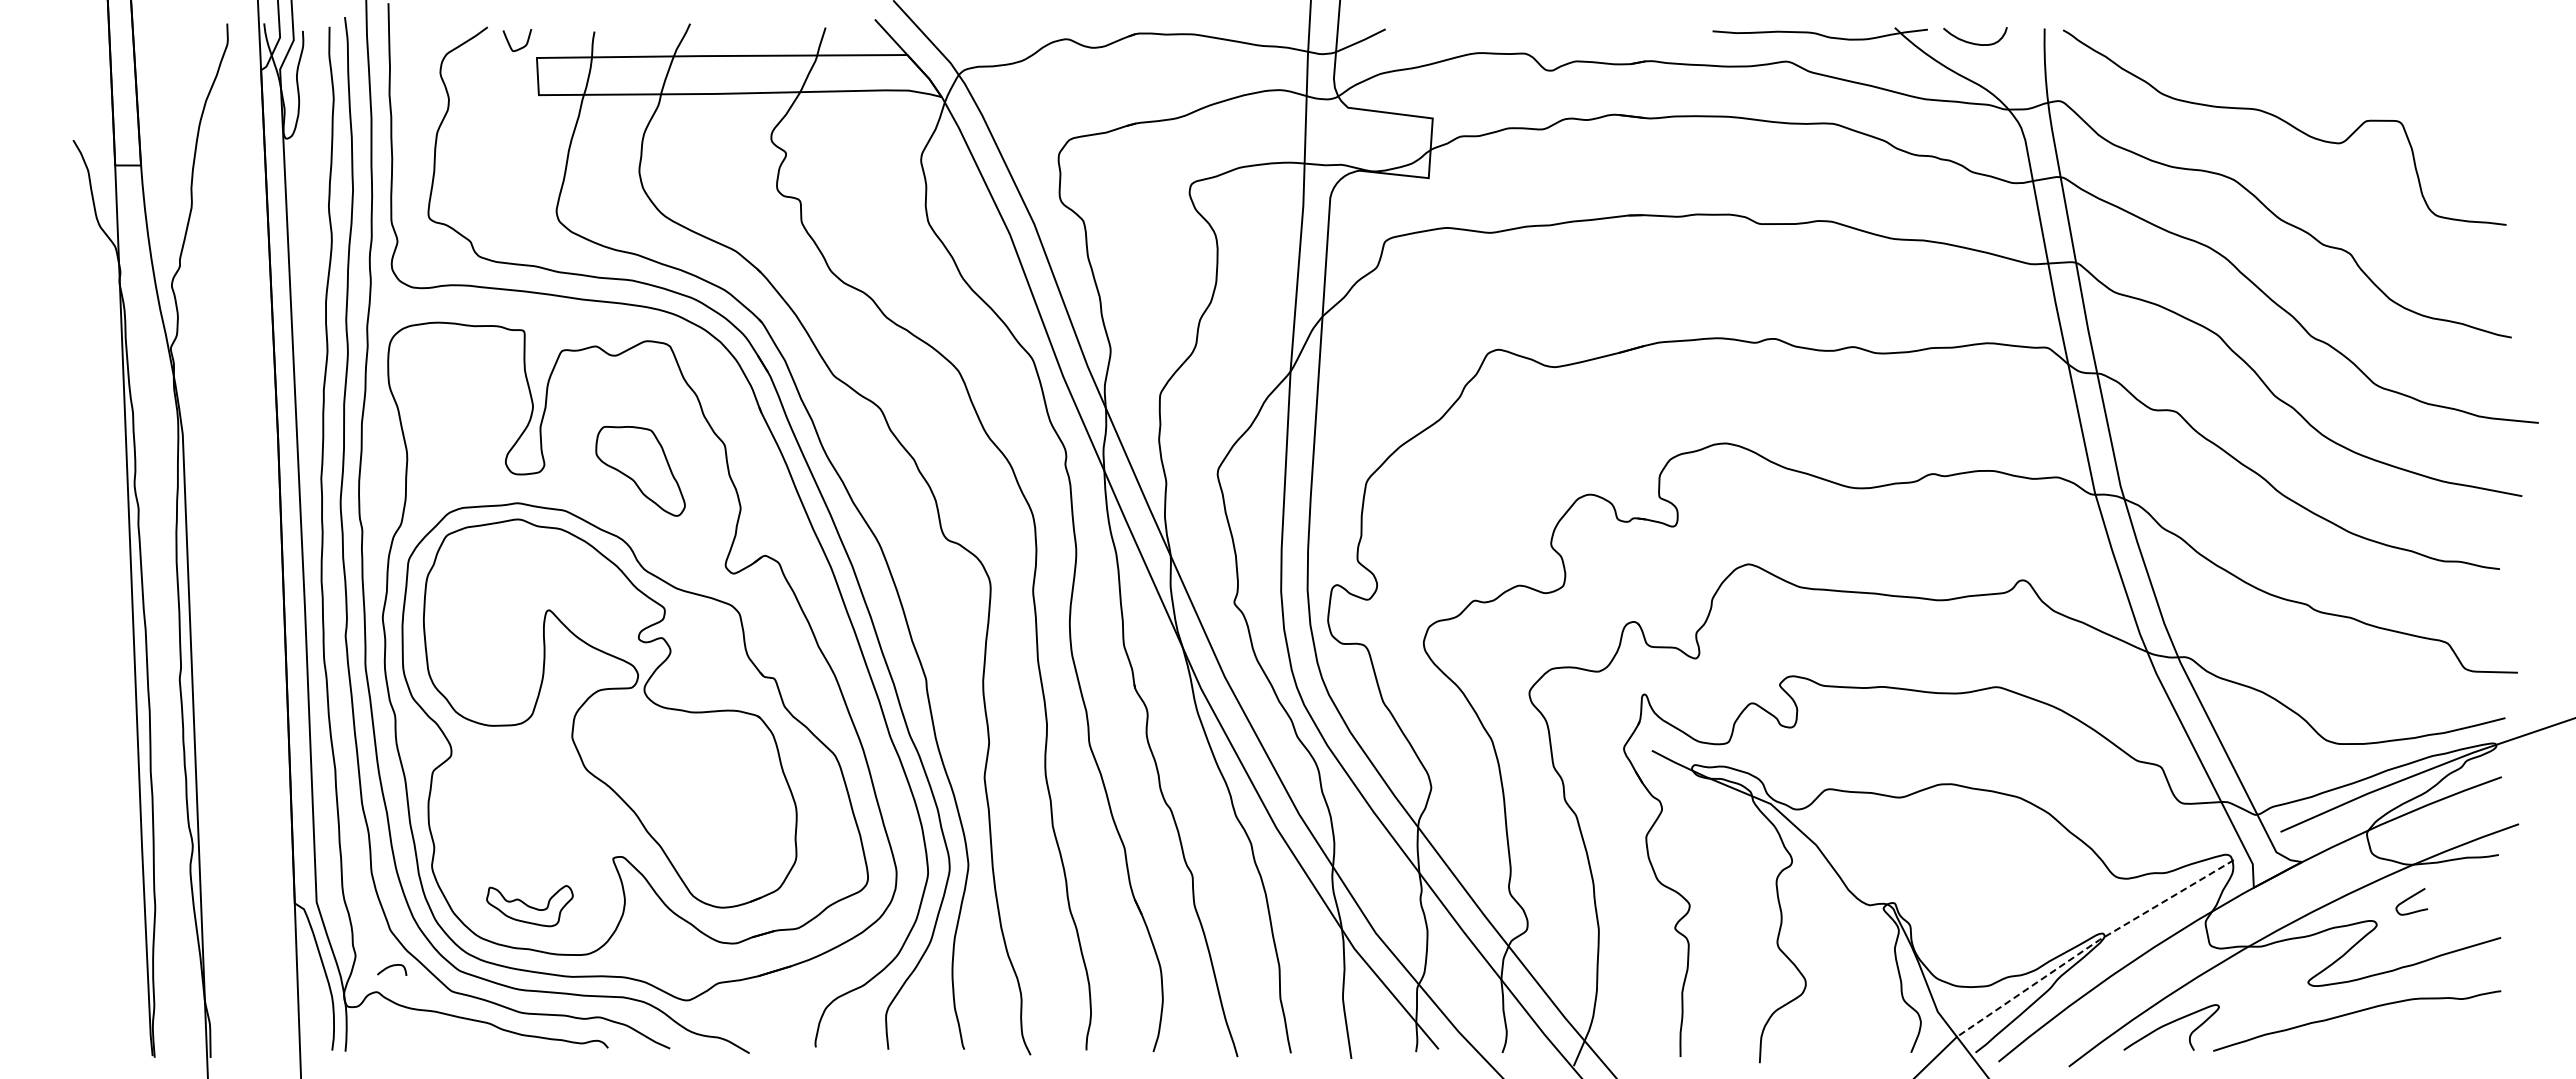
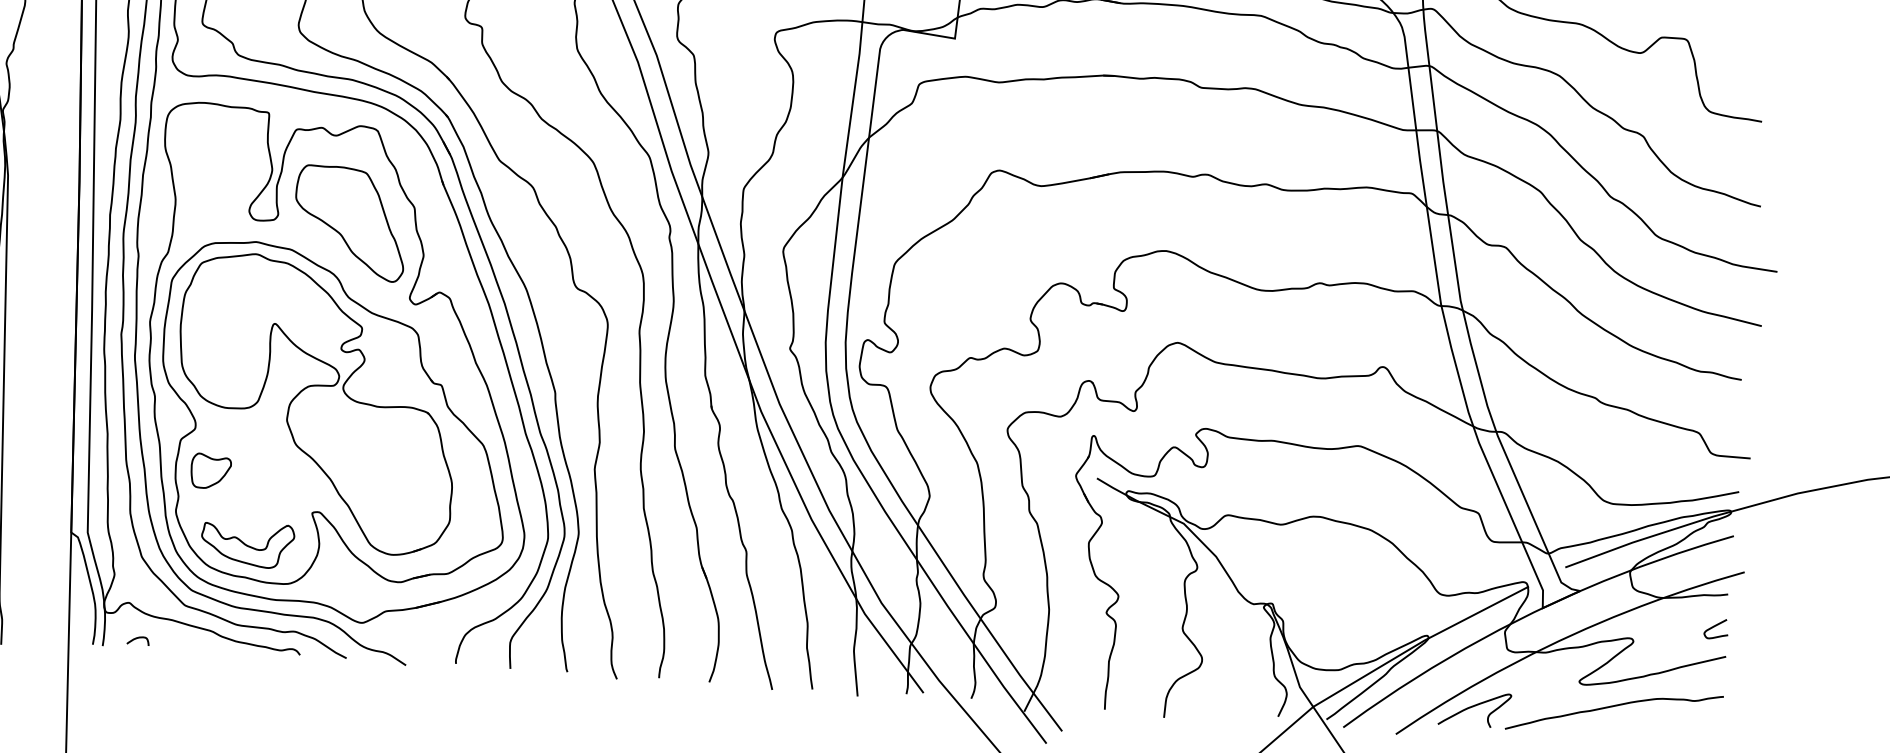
part: (640, 471) -> (350, 223), size x1.67
part: (475, 810) -> (211, 470), added
curve: (2409, 899) -> (1714, 627), moved
part: (529, 905) -> (247, 544), size x1.43
line: (2092, 944) -> (1419, 643), dashed -> solid
curve: (390, 967) -> (137, 638), moved

